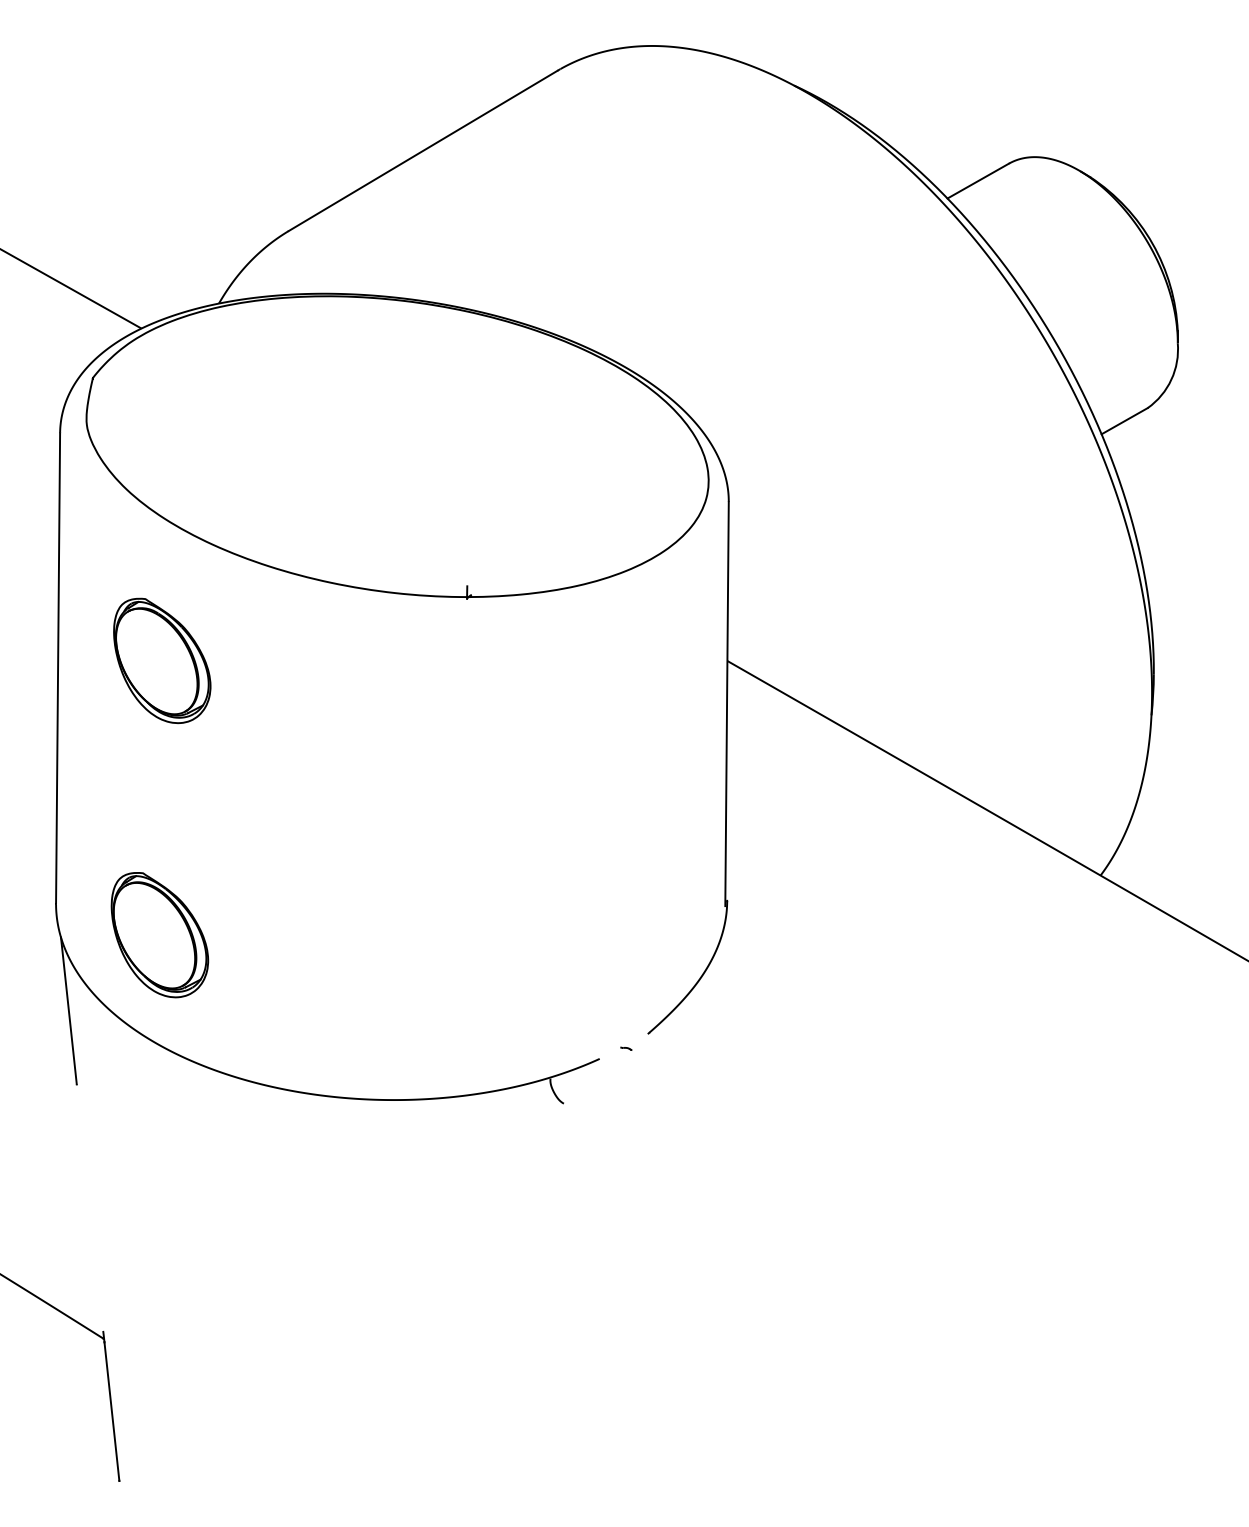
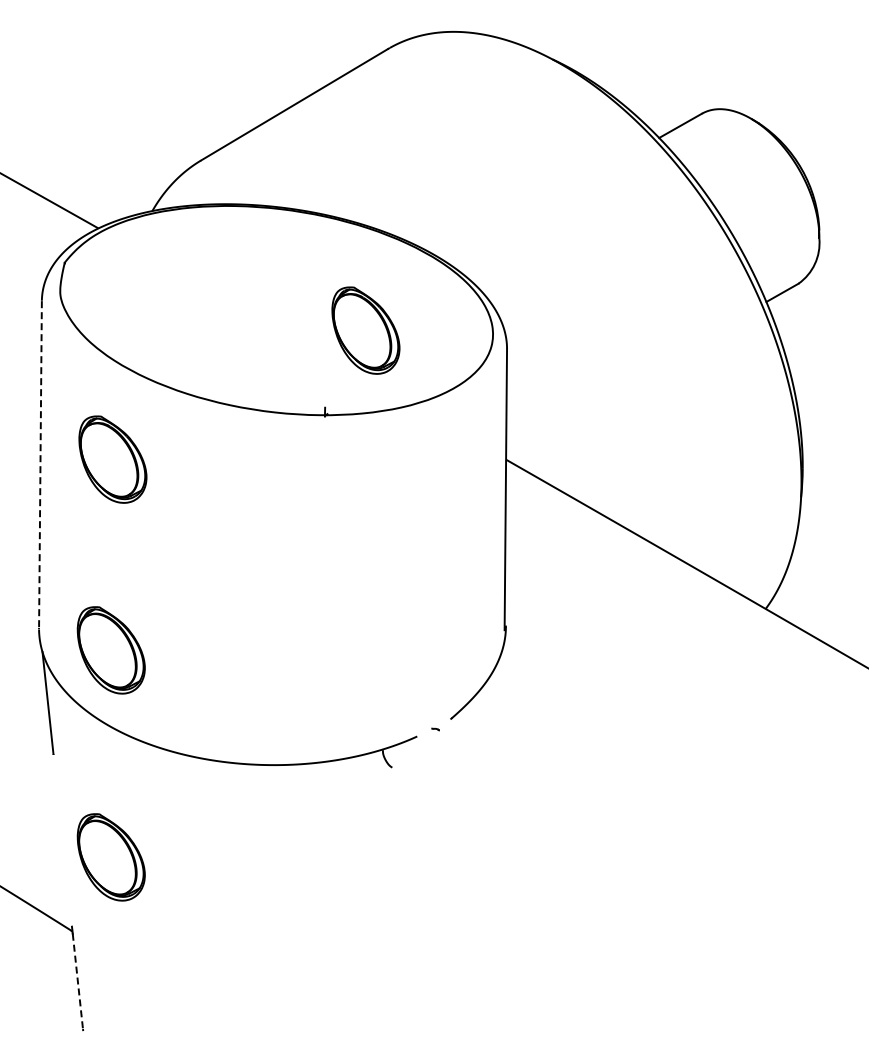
part: (525, 475) -> (365, 330), added
line: (58, 669) -> (40, 465), solid -> dashed
part: (158, 1232) -> (110, 857), added
line: (111, 1412) -> (77, 982), solid -> dashed

